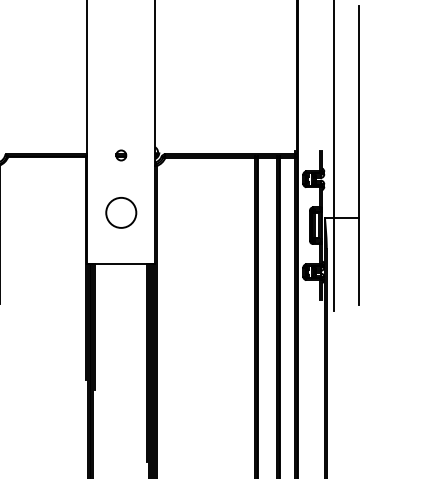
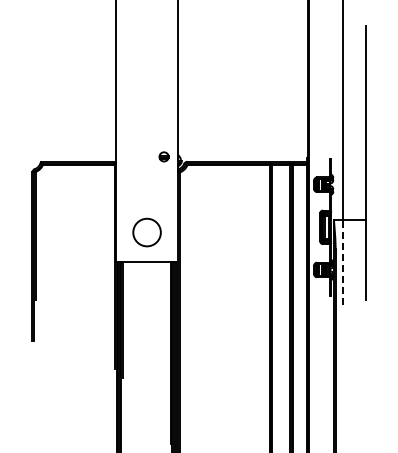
part: (120, 155) -> (163, 156), moved
circle: (120, 212) -> (146, 232), moved
line: (334, 264) -> (342, 262), solid -> dashed

